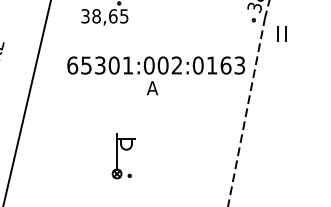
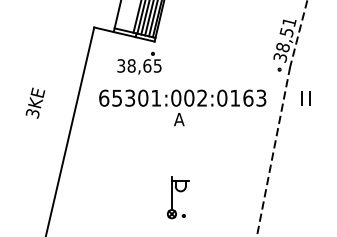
part: (281, 33) -> (305, 98), moved
text: (155, 75) -> (182, 107), moved
part: (124, 156) -> (178, 197), moved

